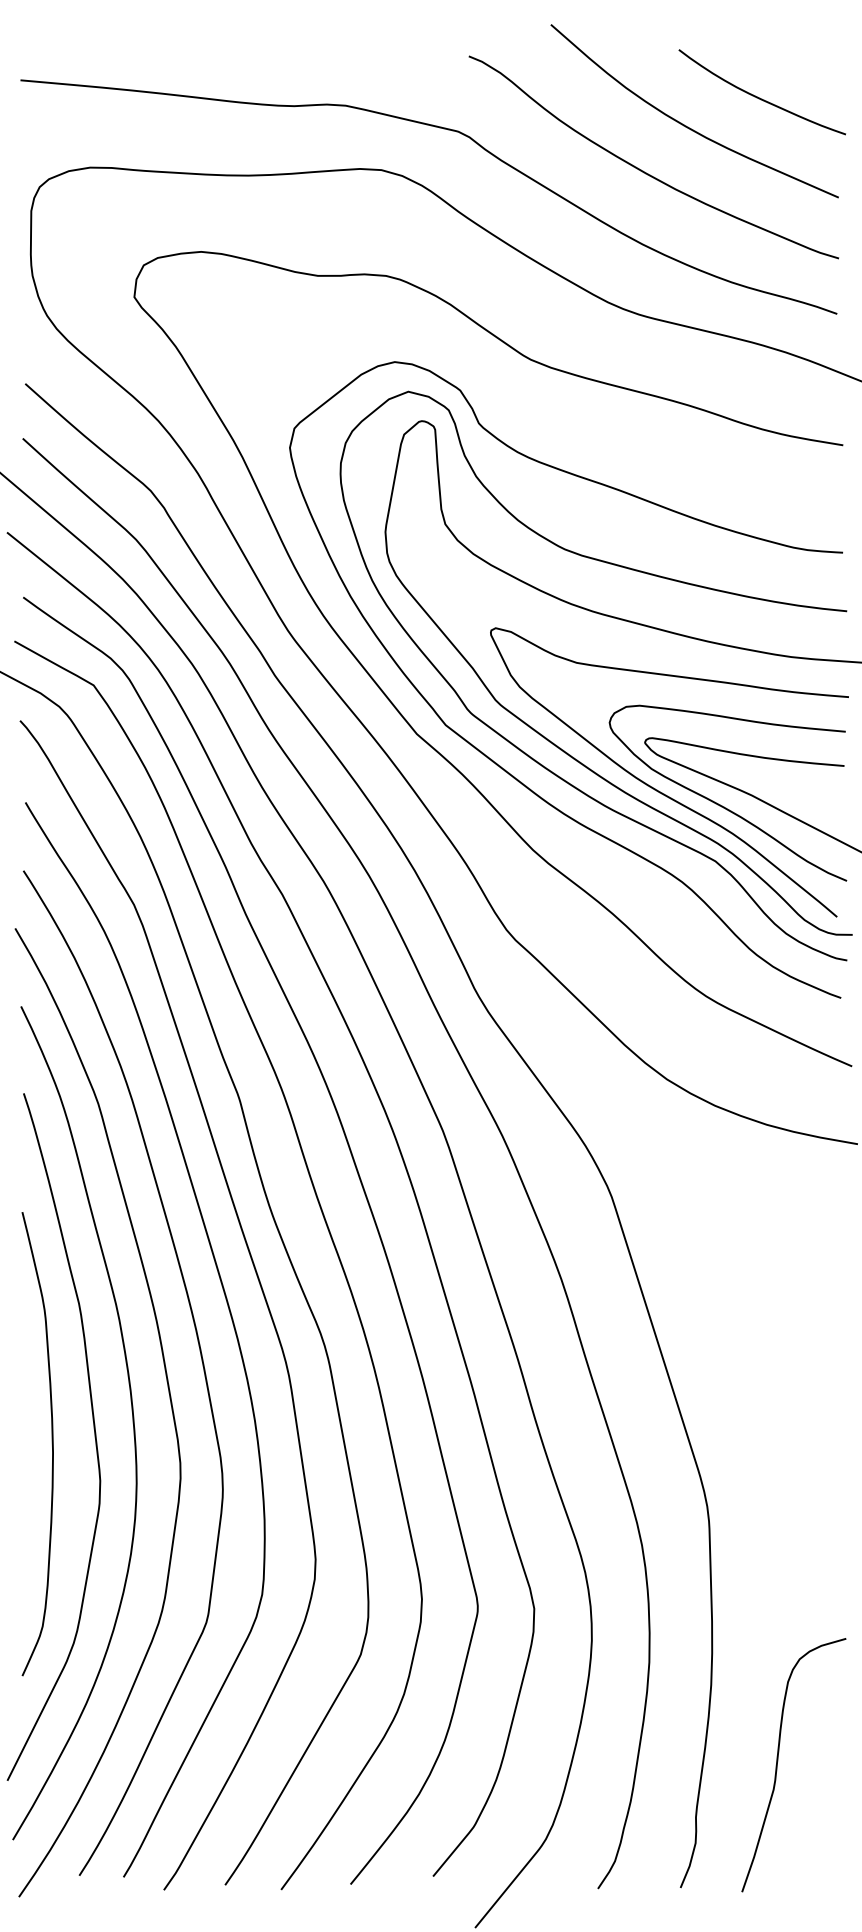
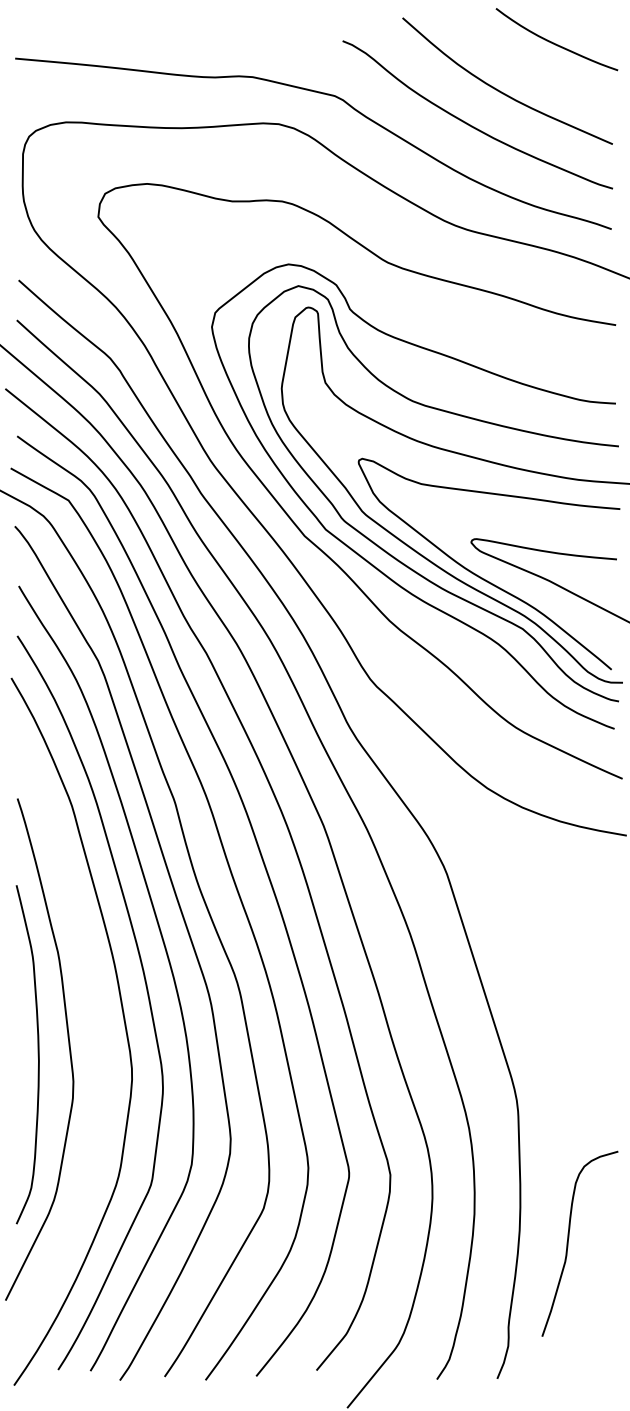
curve: (759, 97) -> (554, 43), moved
curve: (720, 804) -> (526, 587), removed
curve: (132, 1423) -> (96, 1039), removed
curve: (778, 1761) -> (568, 1241), moved

